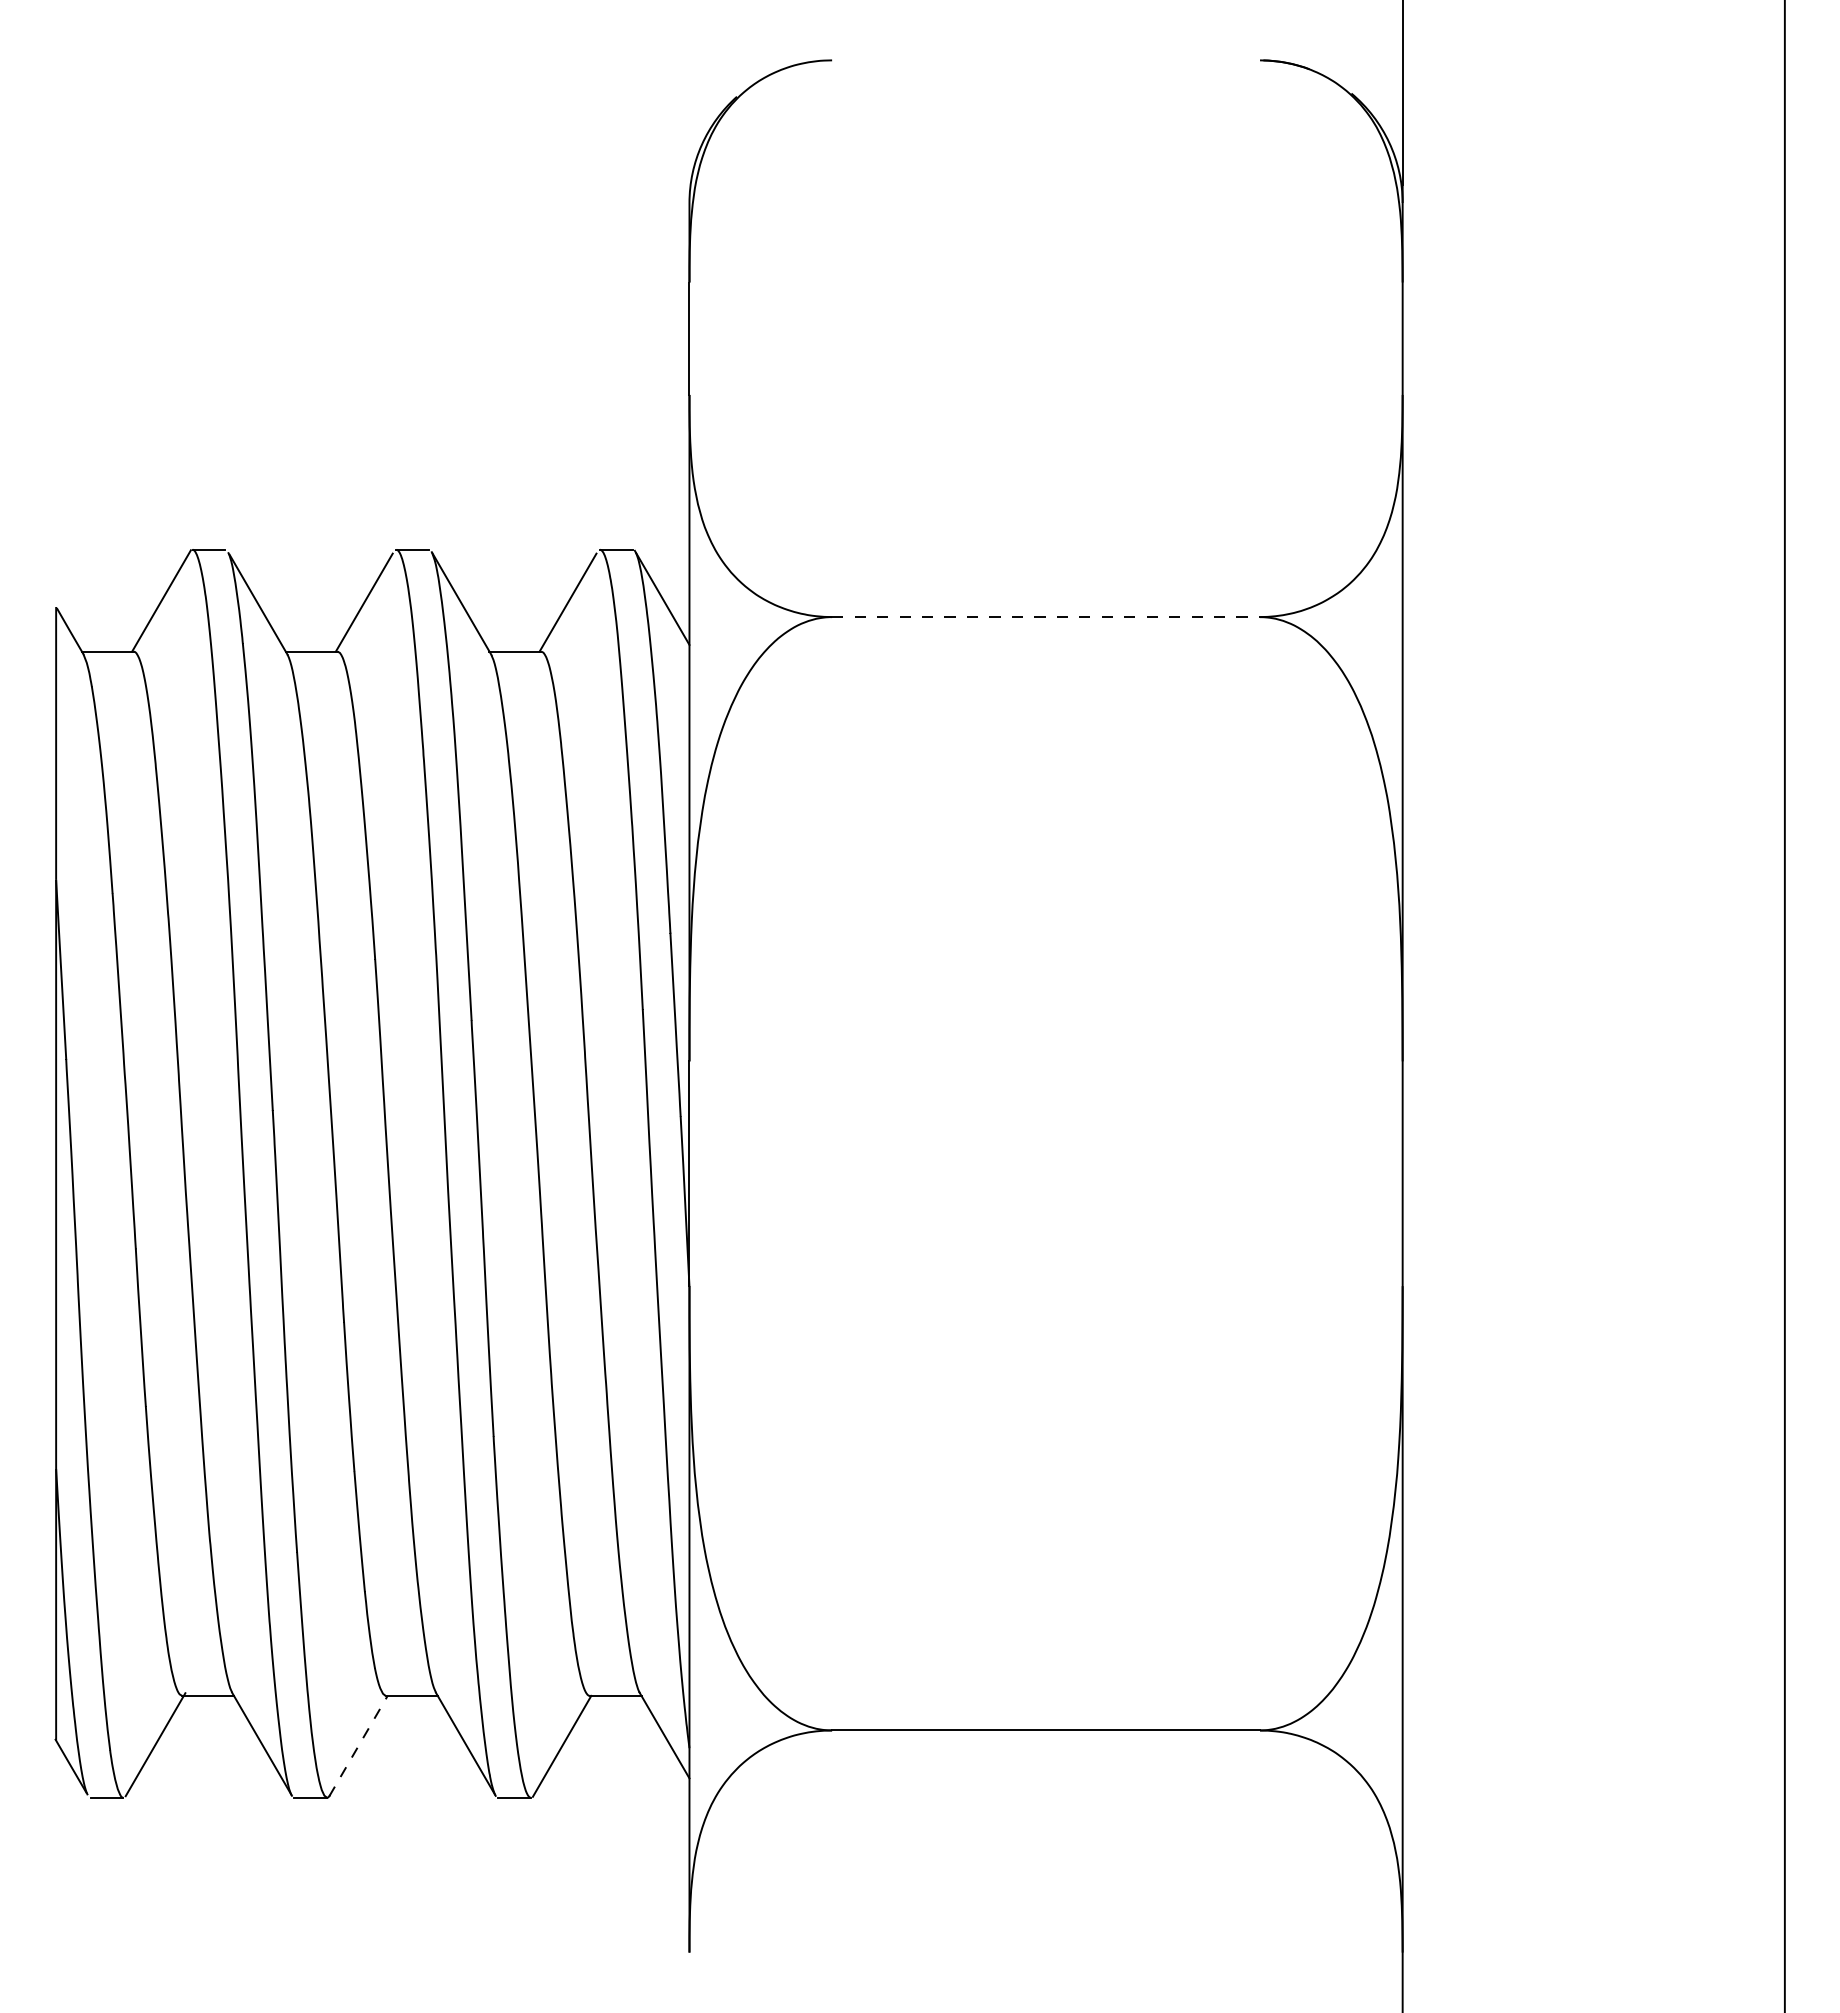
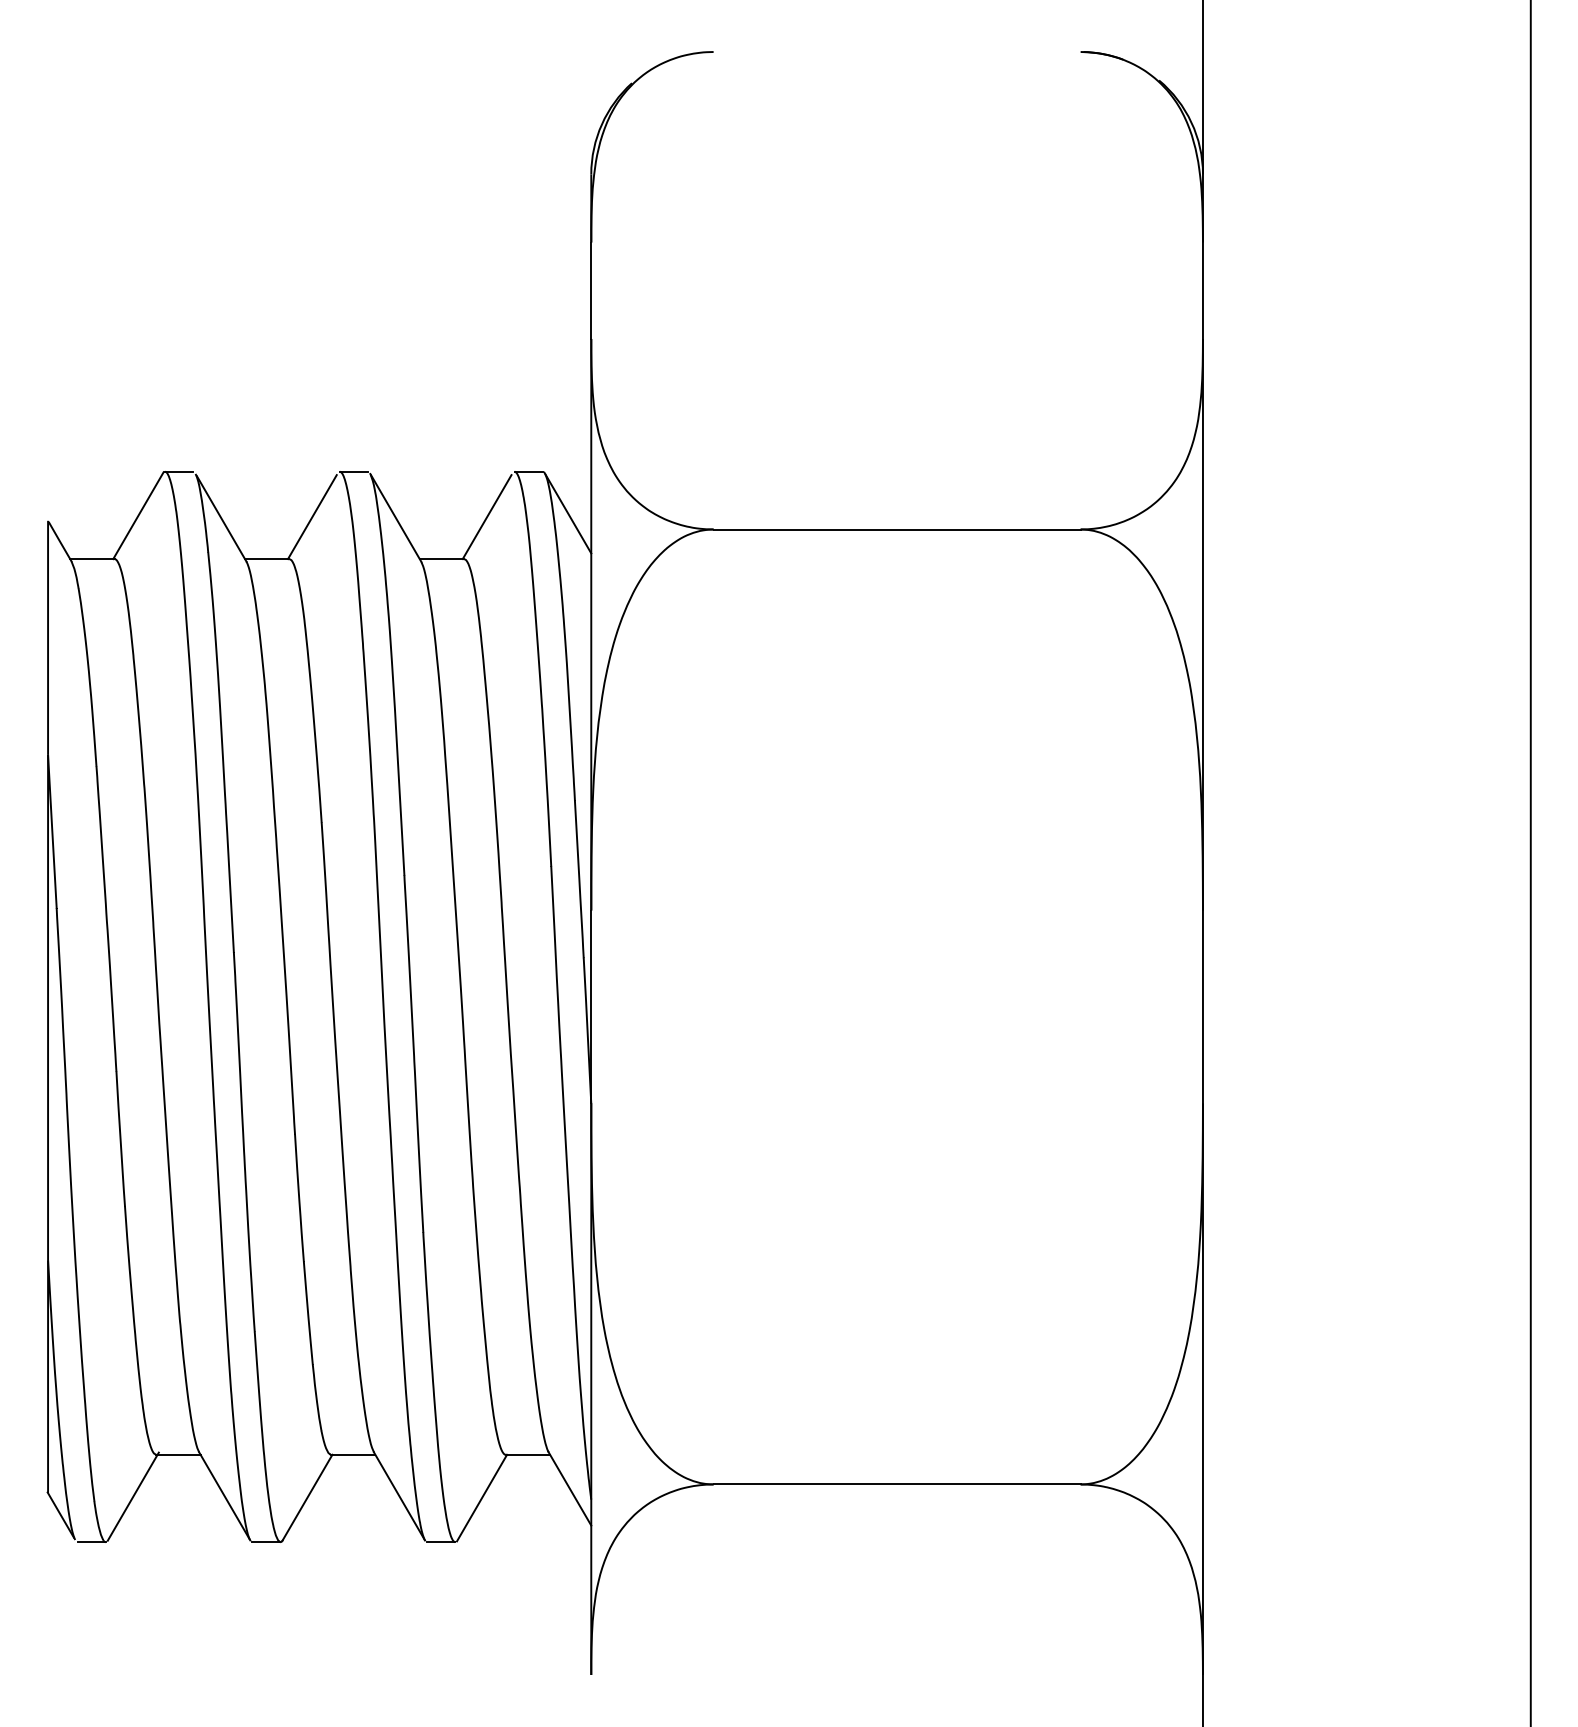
line: (1046, 617) -> (897, 529), dashed -> solid
line: (358, 1745) -> (307, 1497), dashed -> solid

